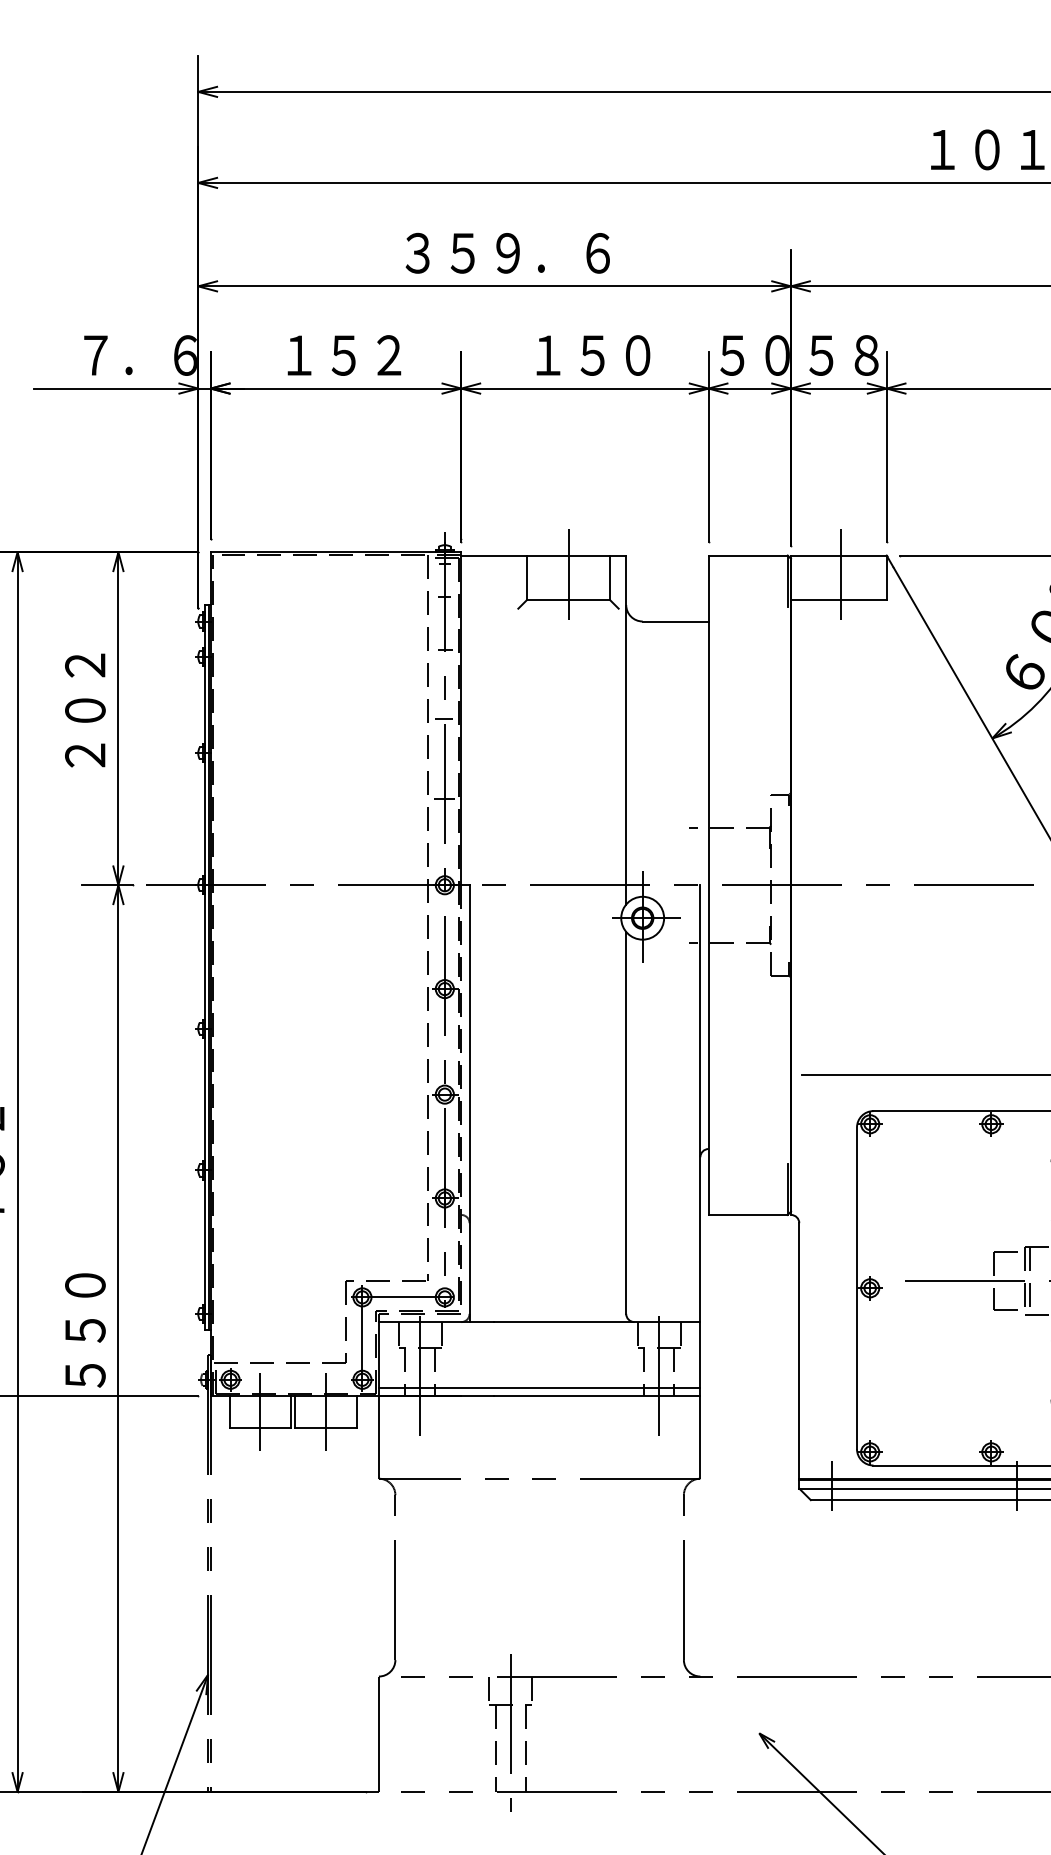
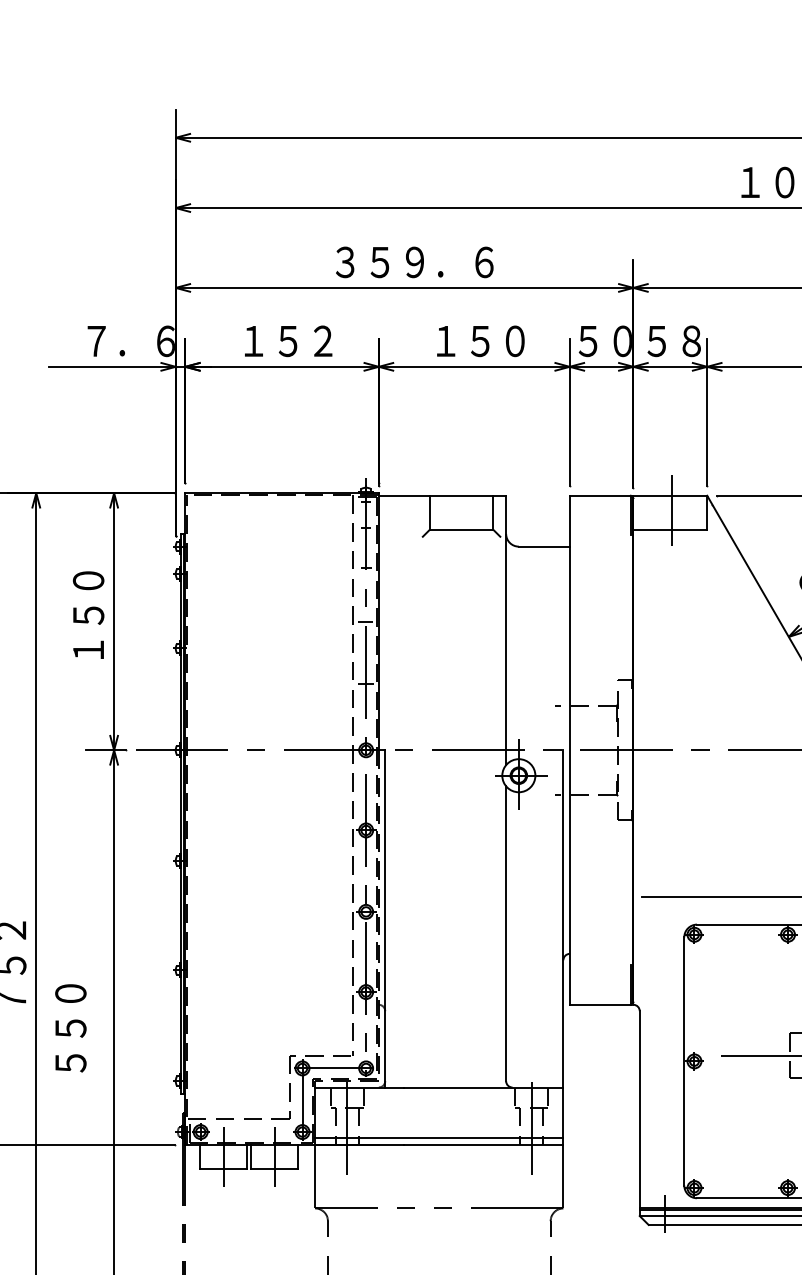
line: (568, 574) -> (461, 510), removed
text: (85, 710) -> (88, 615), ２０２ -> １５０
text: (85, 1330) -> (70, 1028), moved

